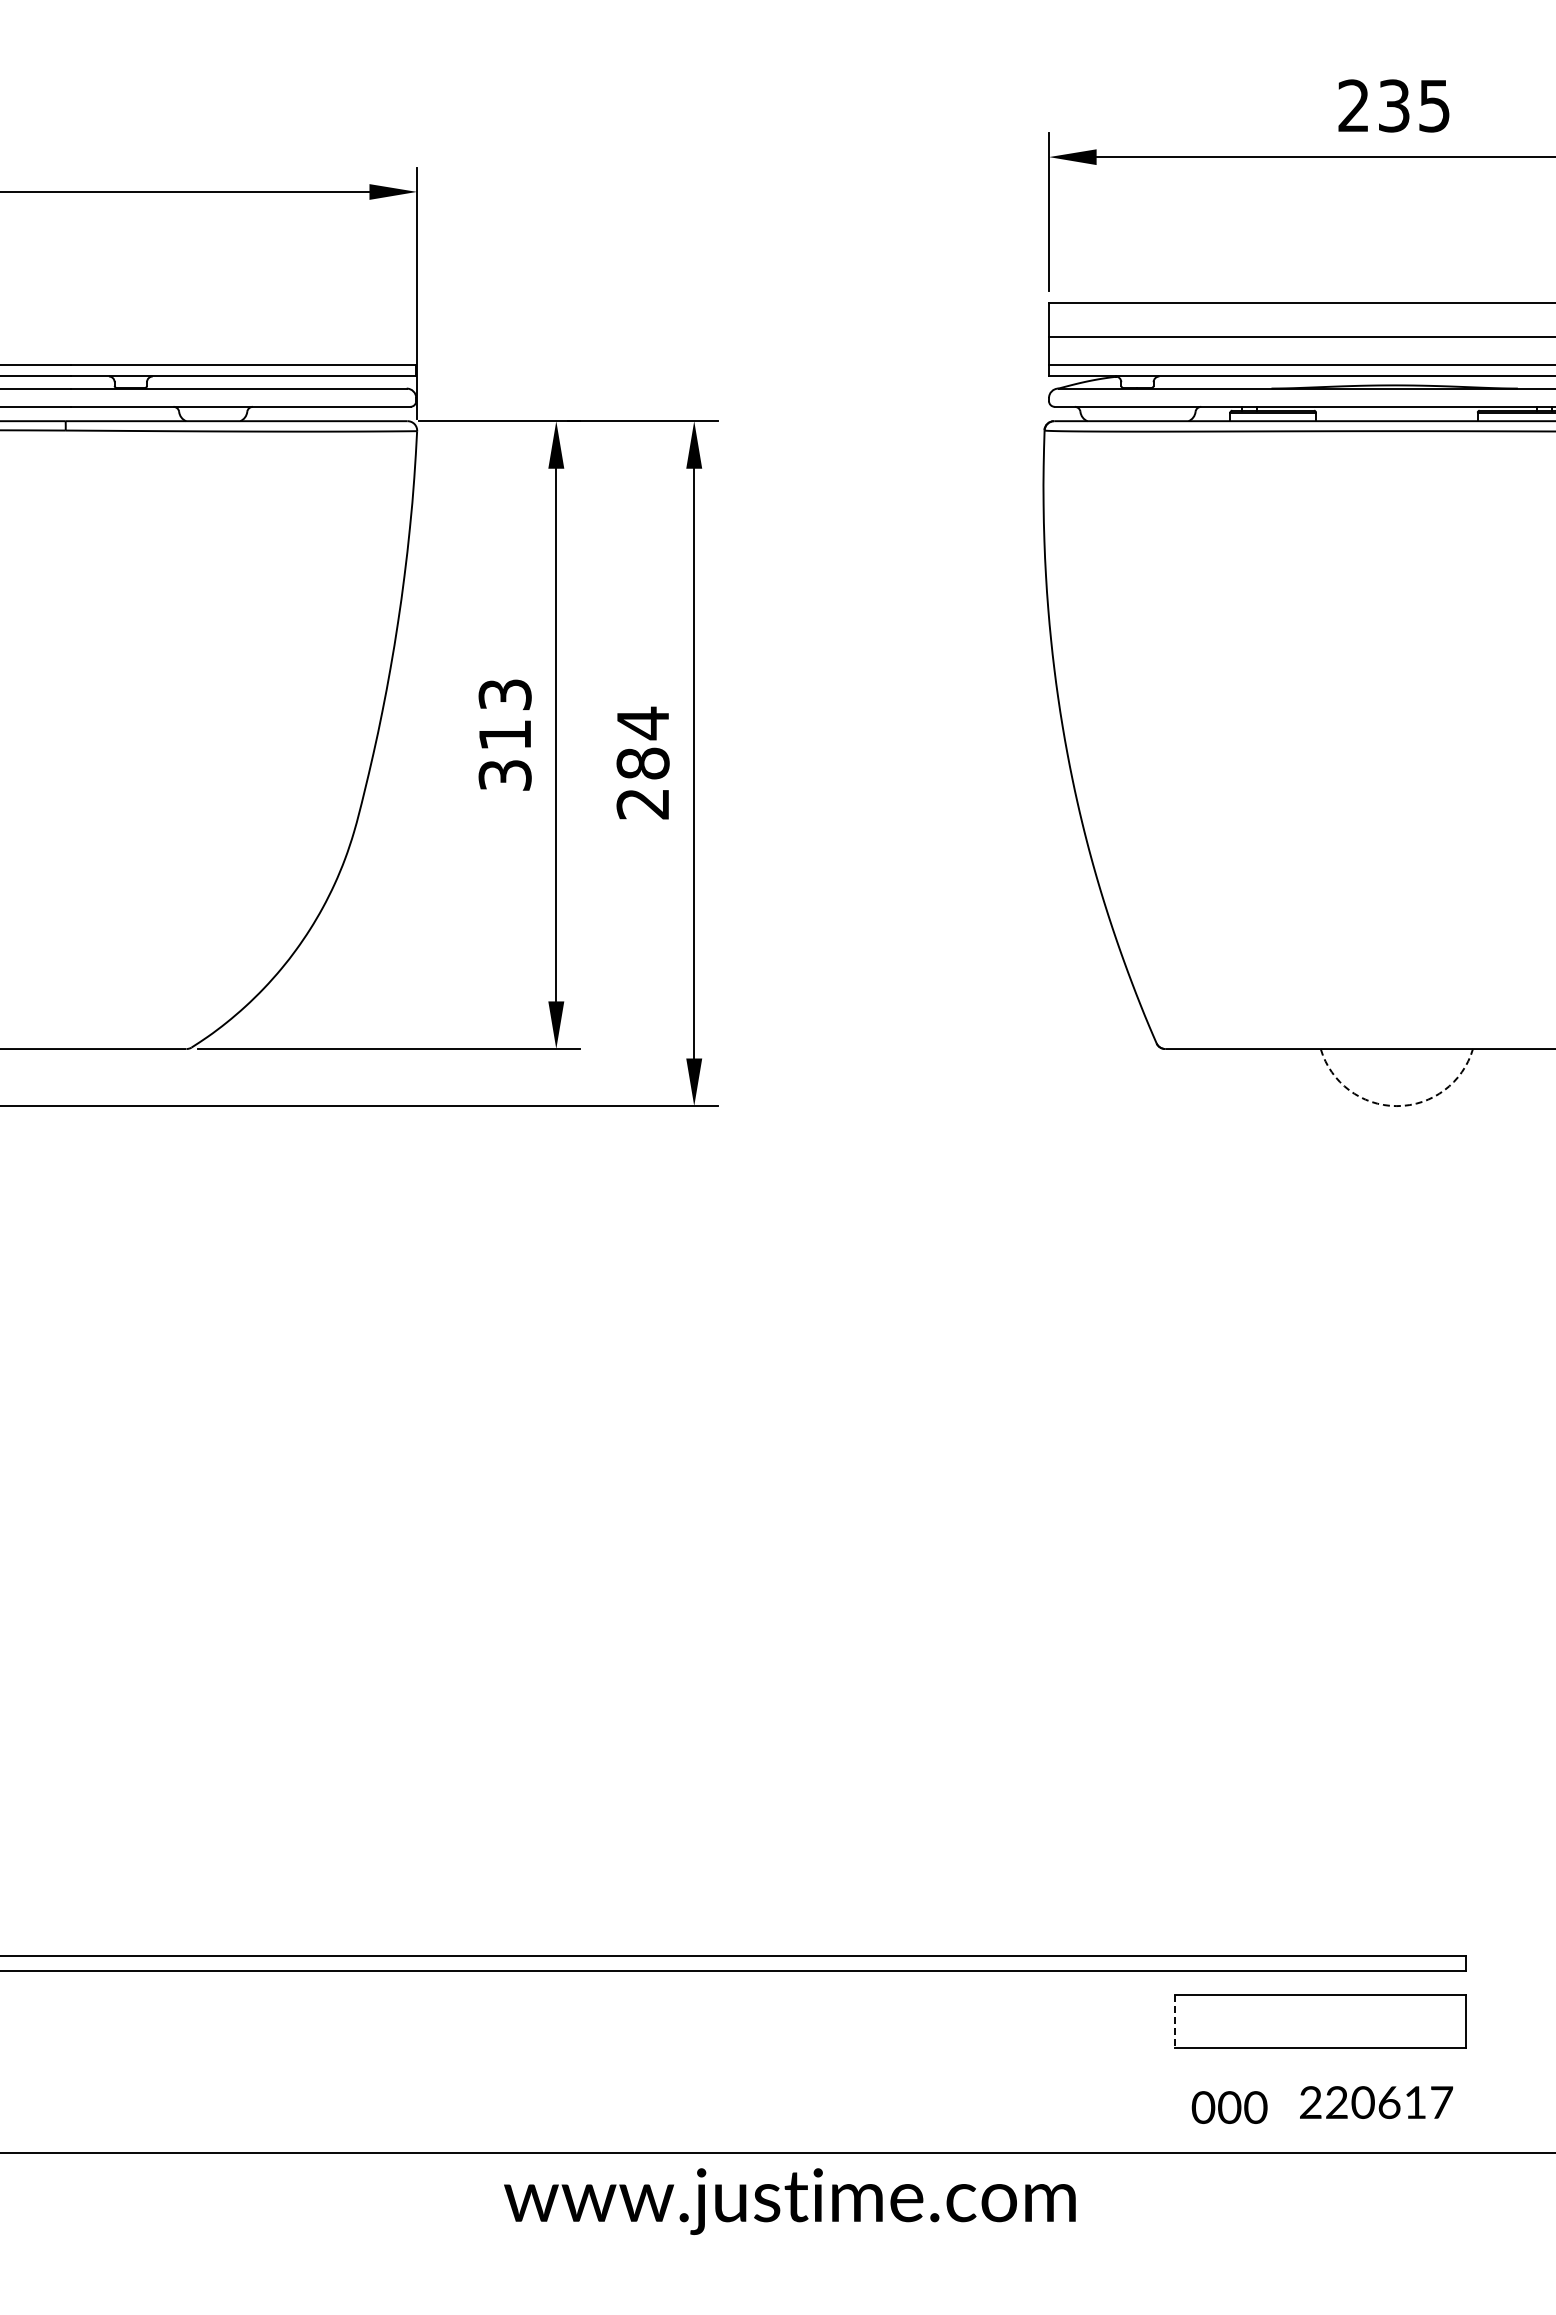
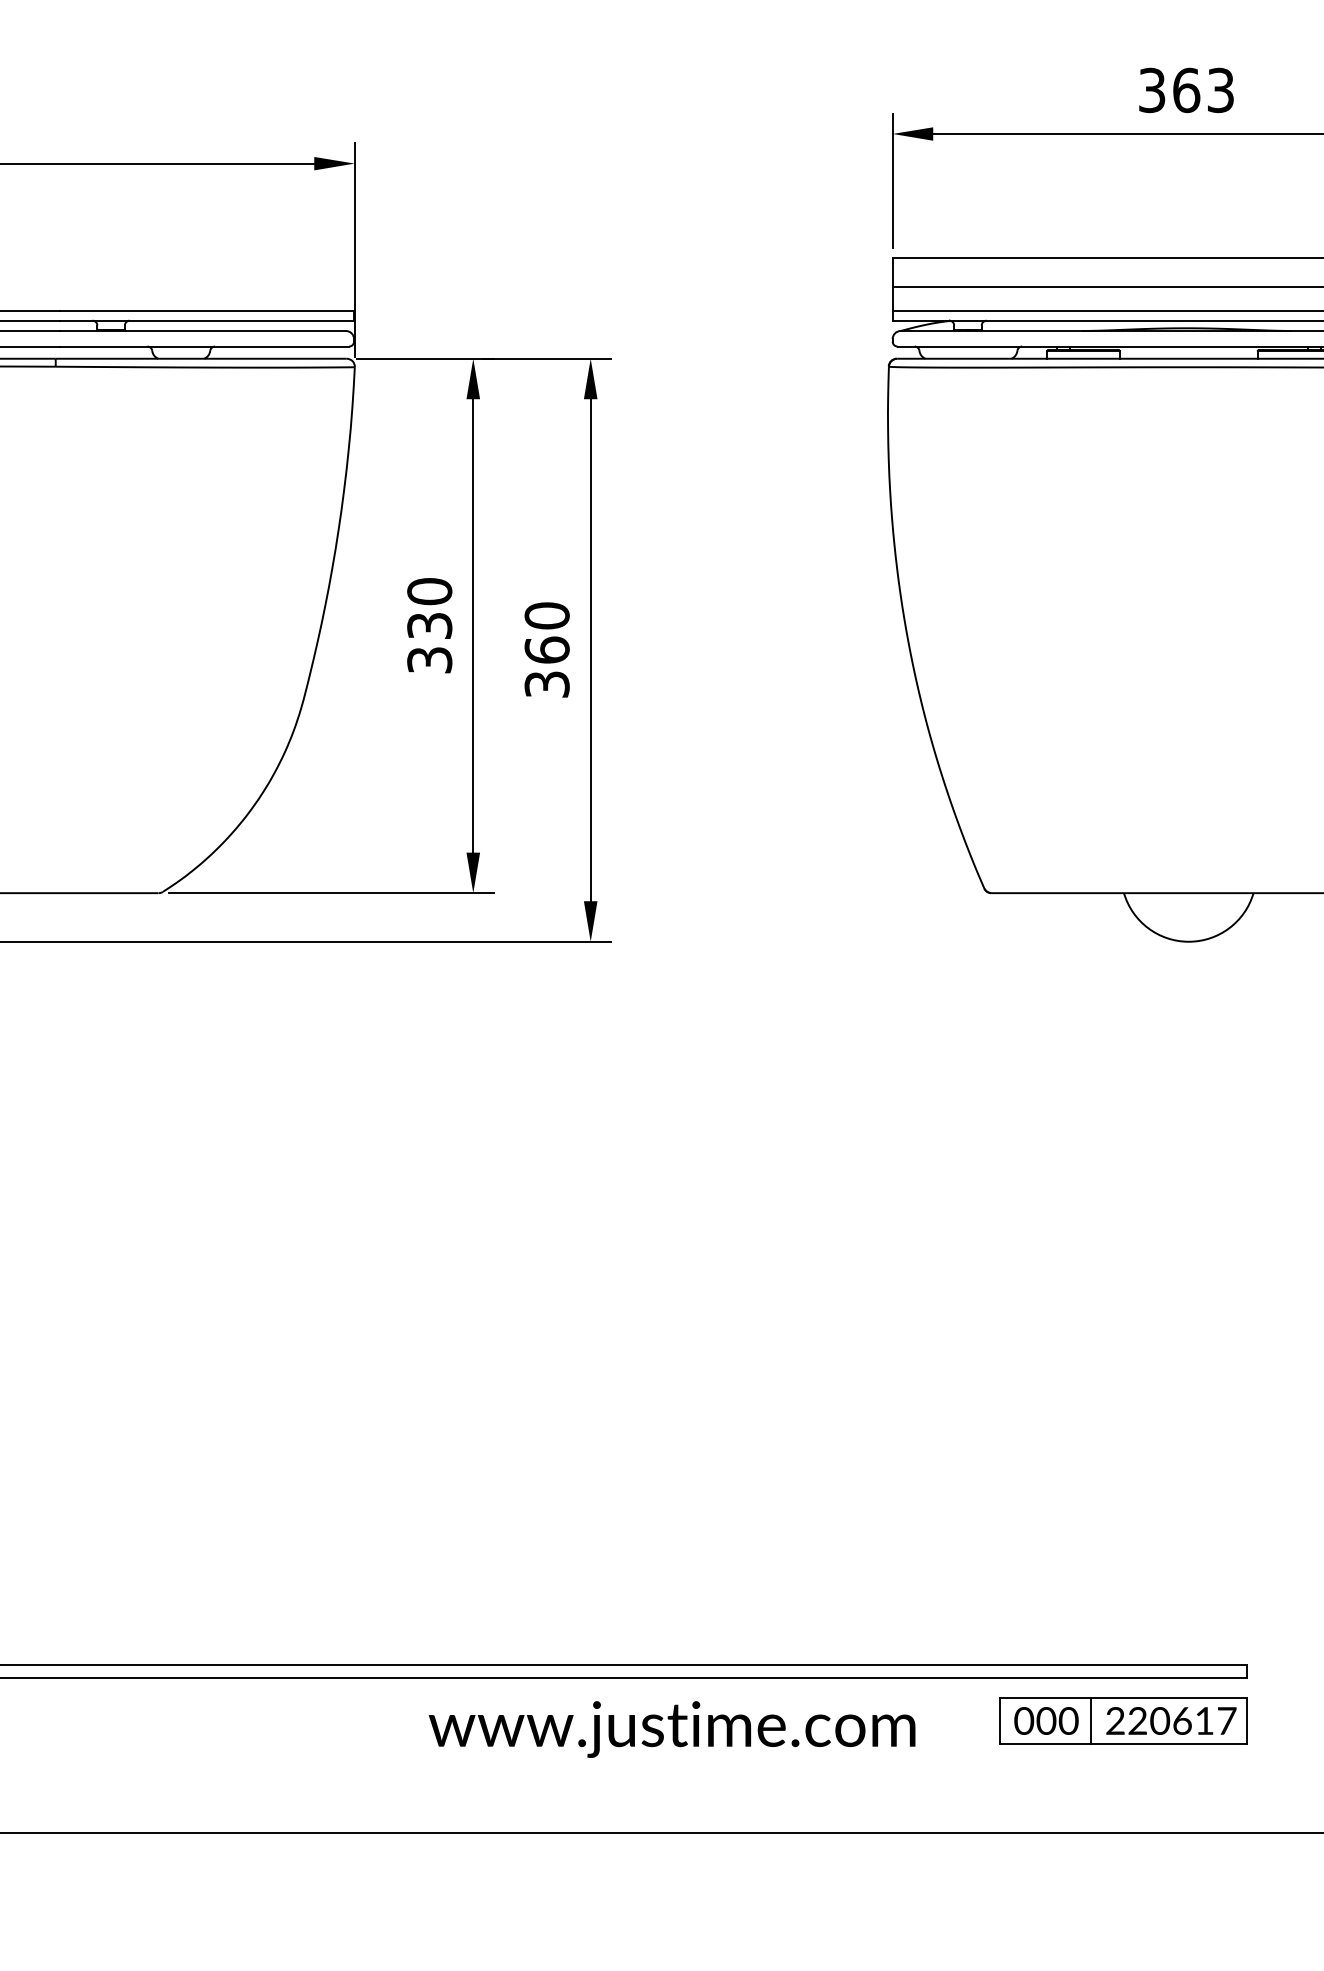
text: (1393, 105) -> (1185, 90), 235 -> 363
text: (504, 714) -> (429, 608), 313 -> 330
text: (642, 762) -> (546, 649), 284 -> 360
arc: (1396, 1106) -> (1188, 942), dashed -> solid
line: (1174, 2021) -> (999, 1720), dashed -> solid
line: (1282, 2021) -> (1091, 1720), added
text: (1376, 2102) -> (1171, 1720), moved
text: (1229, 2107) -> (1046, 1720), moved
text: (789, 2201) -> (671, 1729), moved

